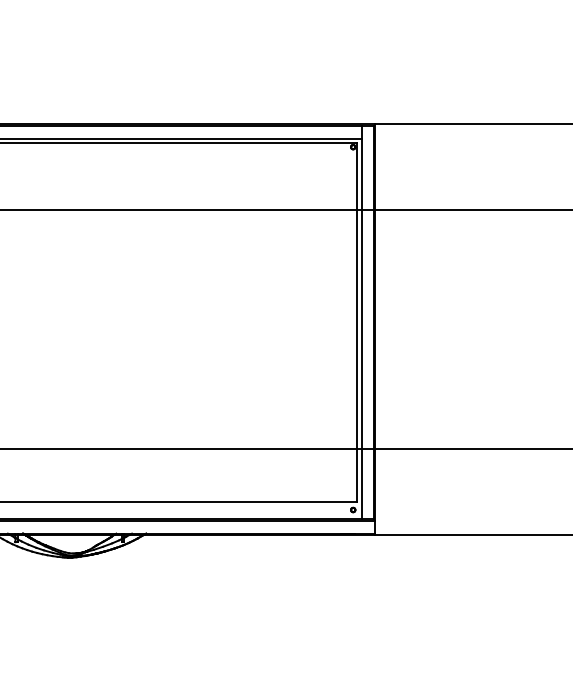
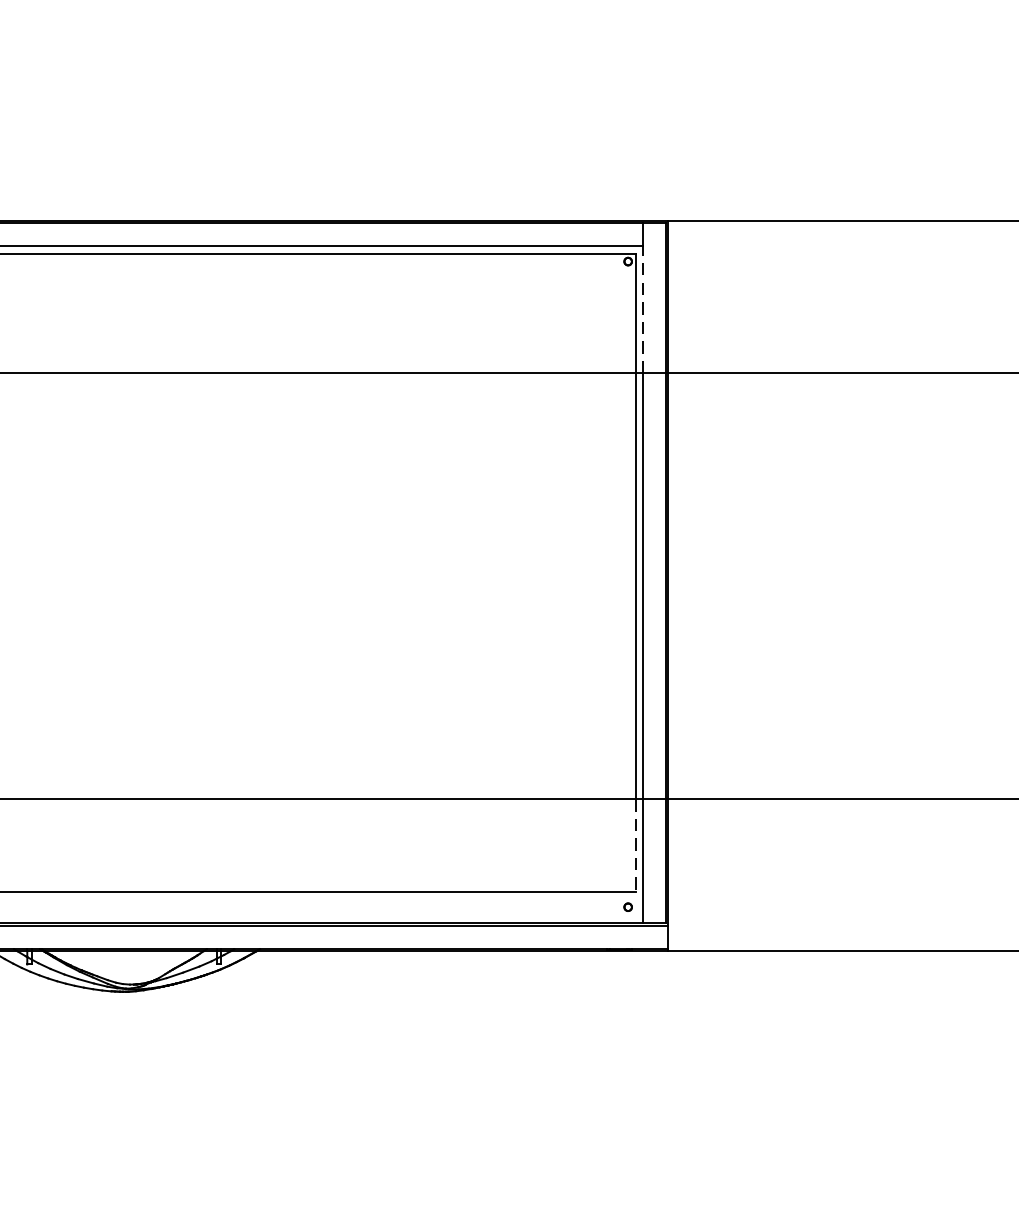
line: (361, 174) -> (642, 310), solid -> dashed
line: (357, 475) -> (635, 845), solid -> dashed

